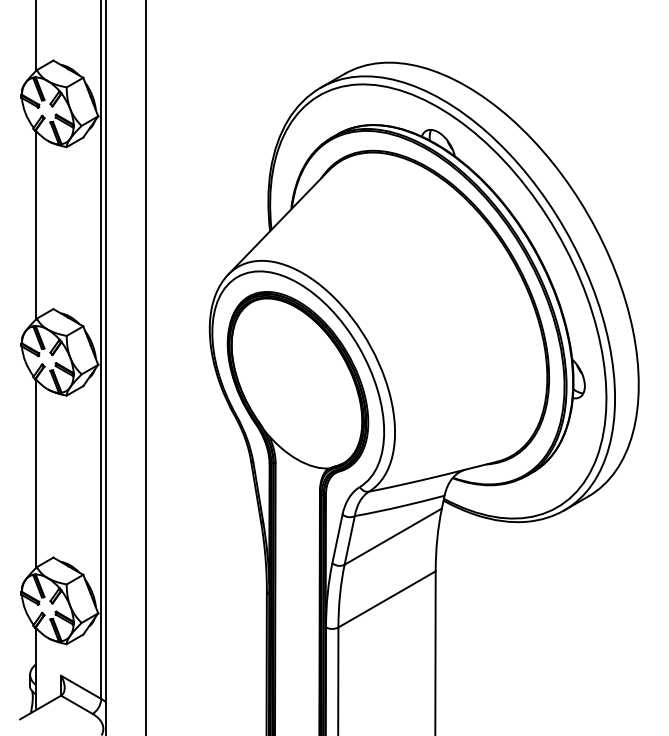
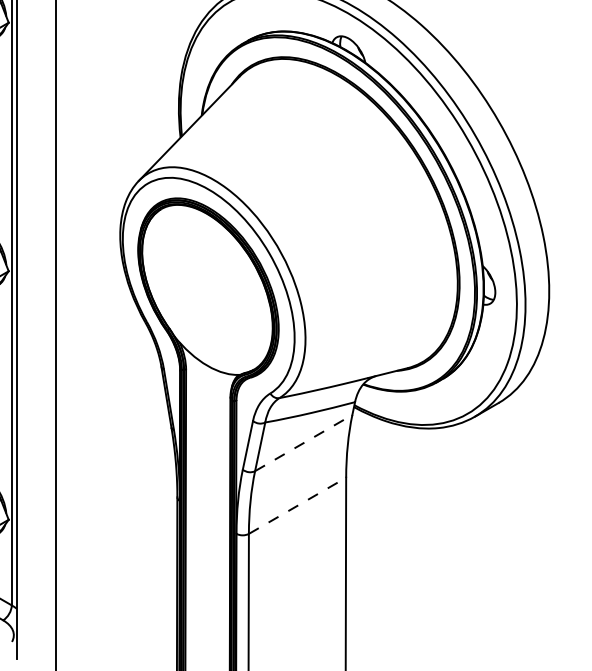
line: (393, 536) -> (303, 442), solid -> dashed
line: (387, 599) -> (297, 505), solid -> dashed

